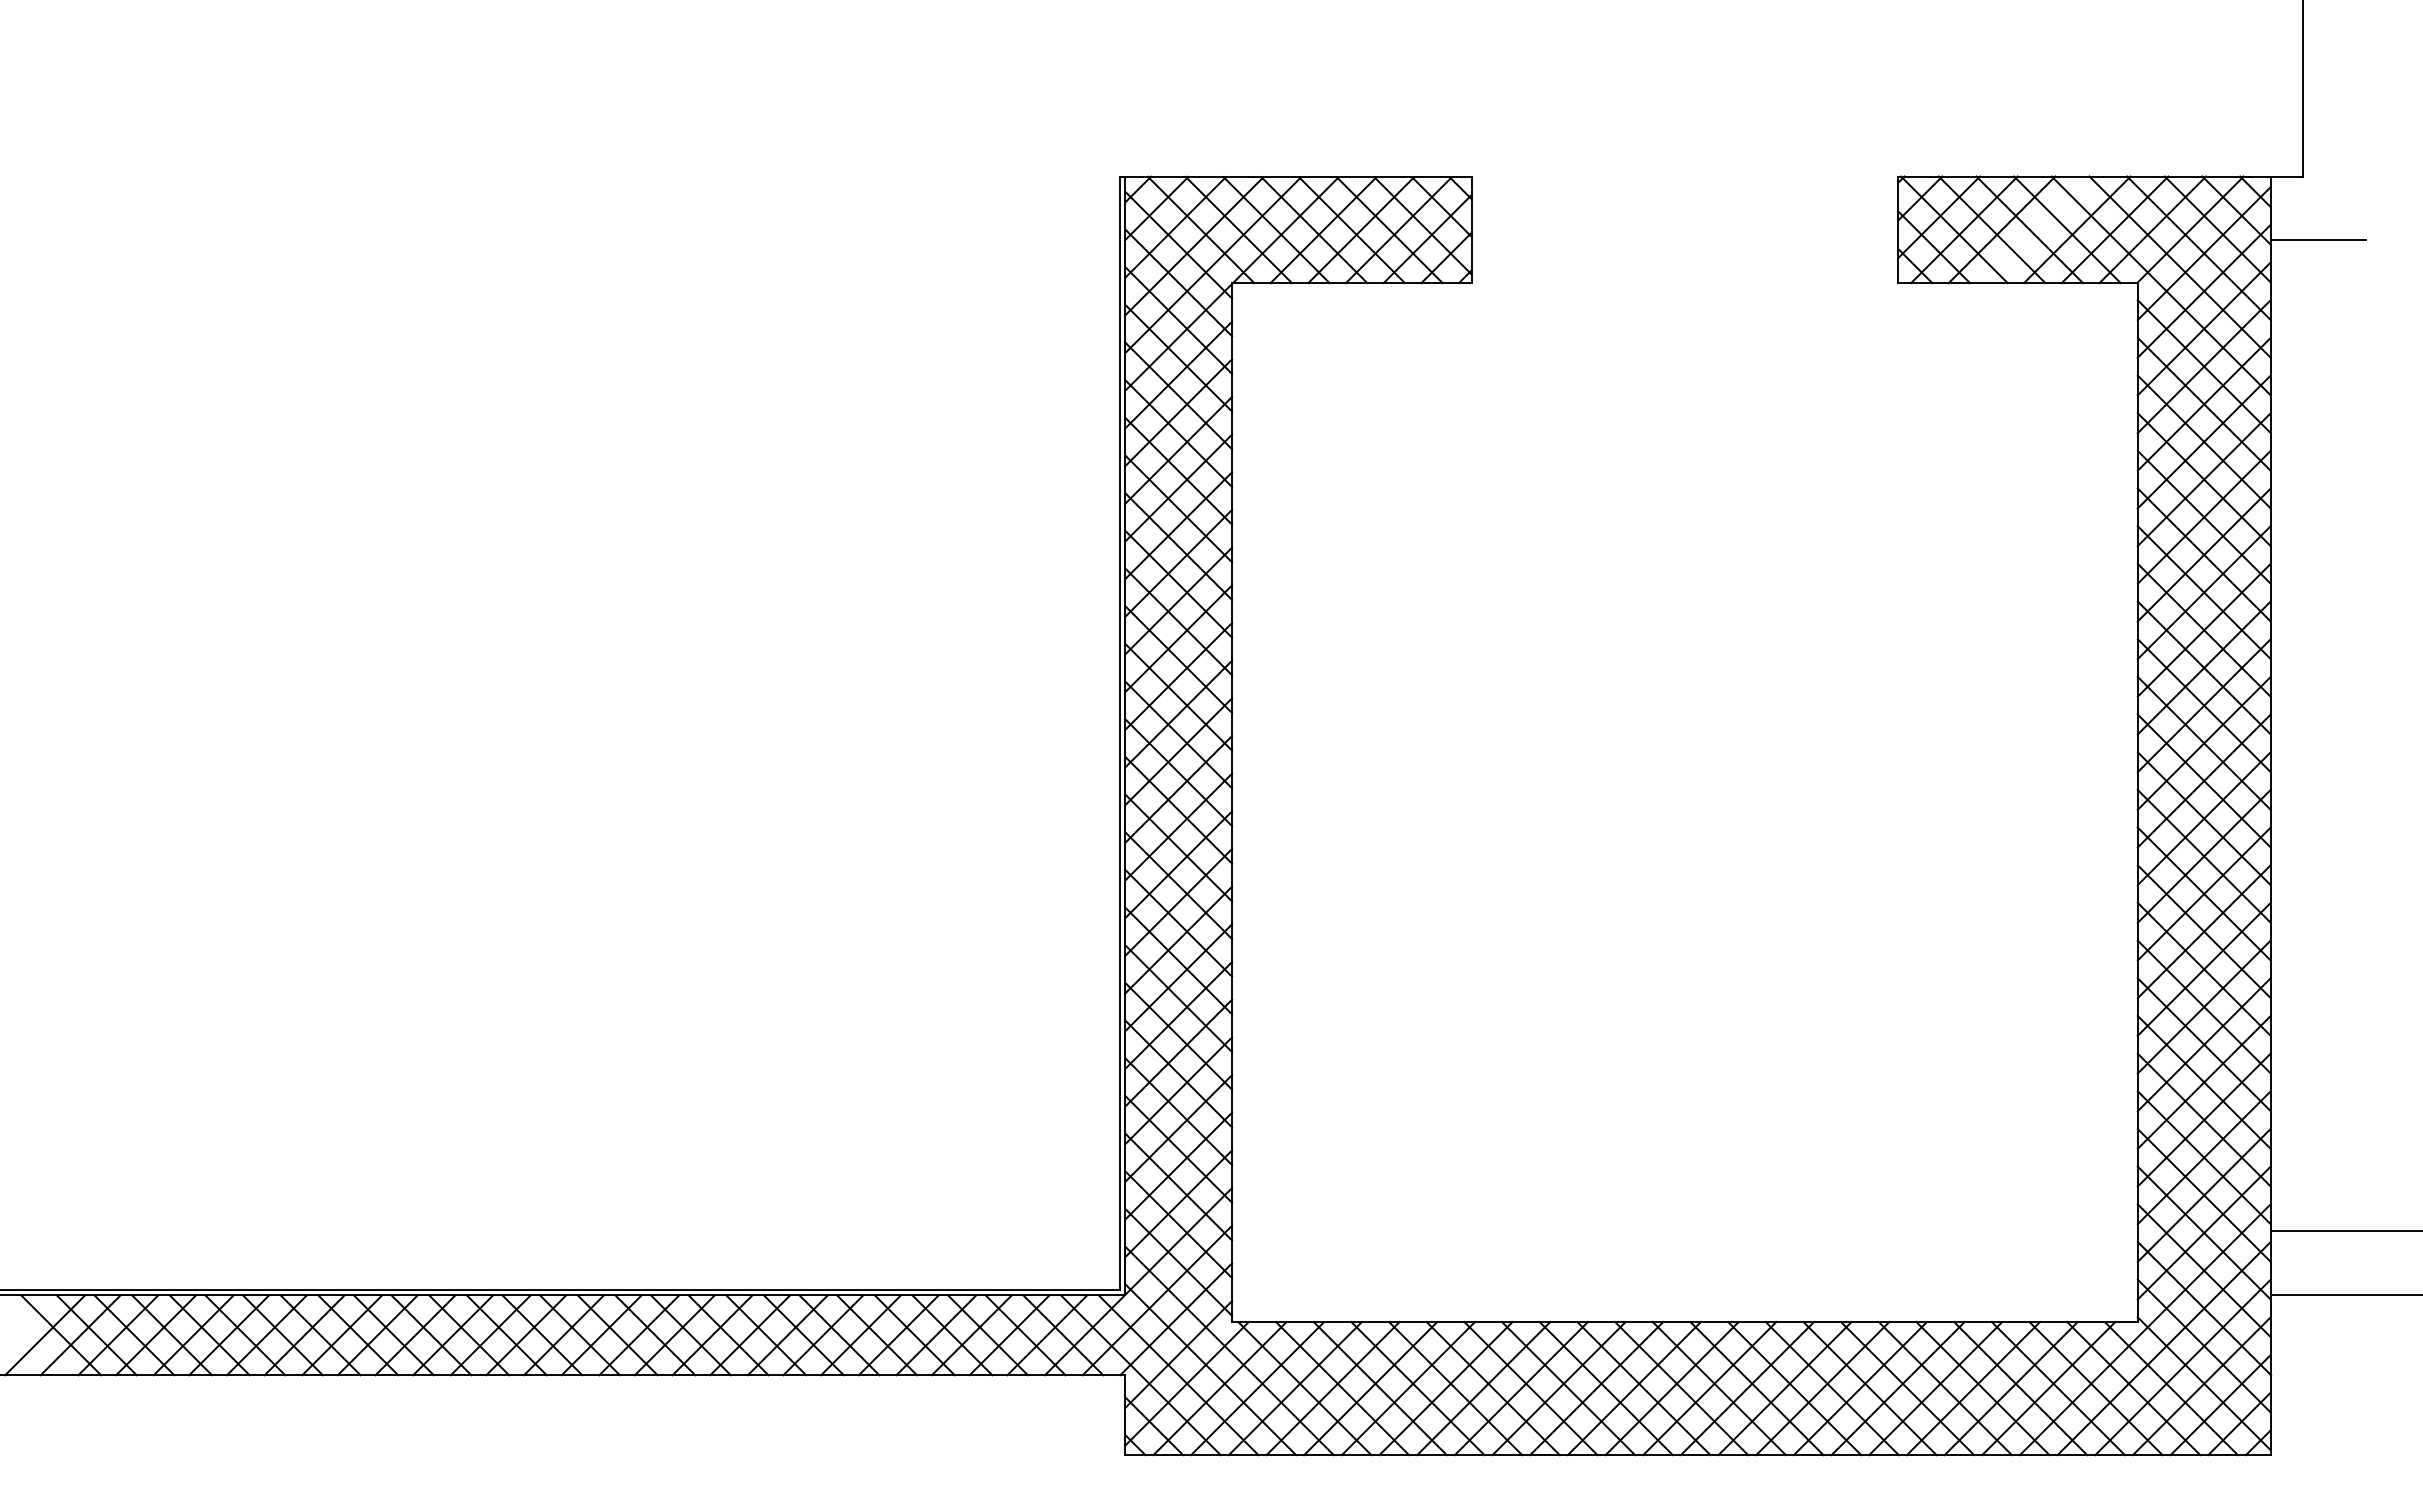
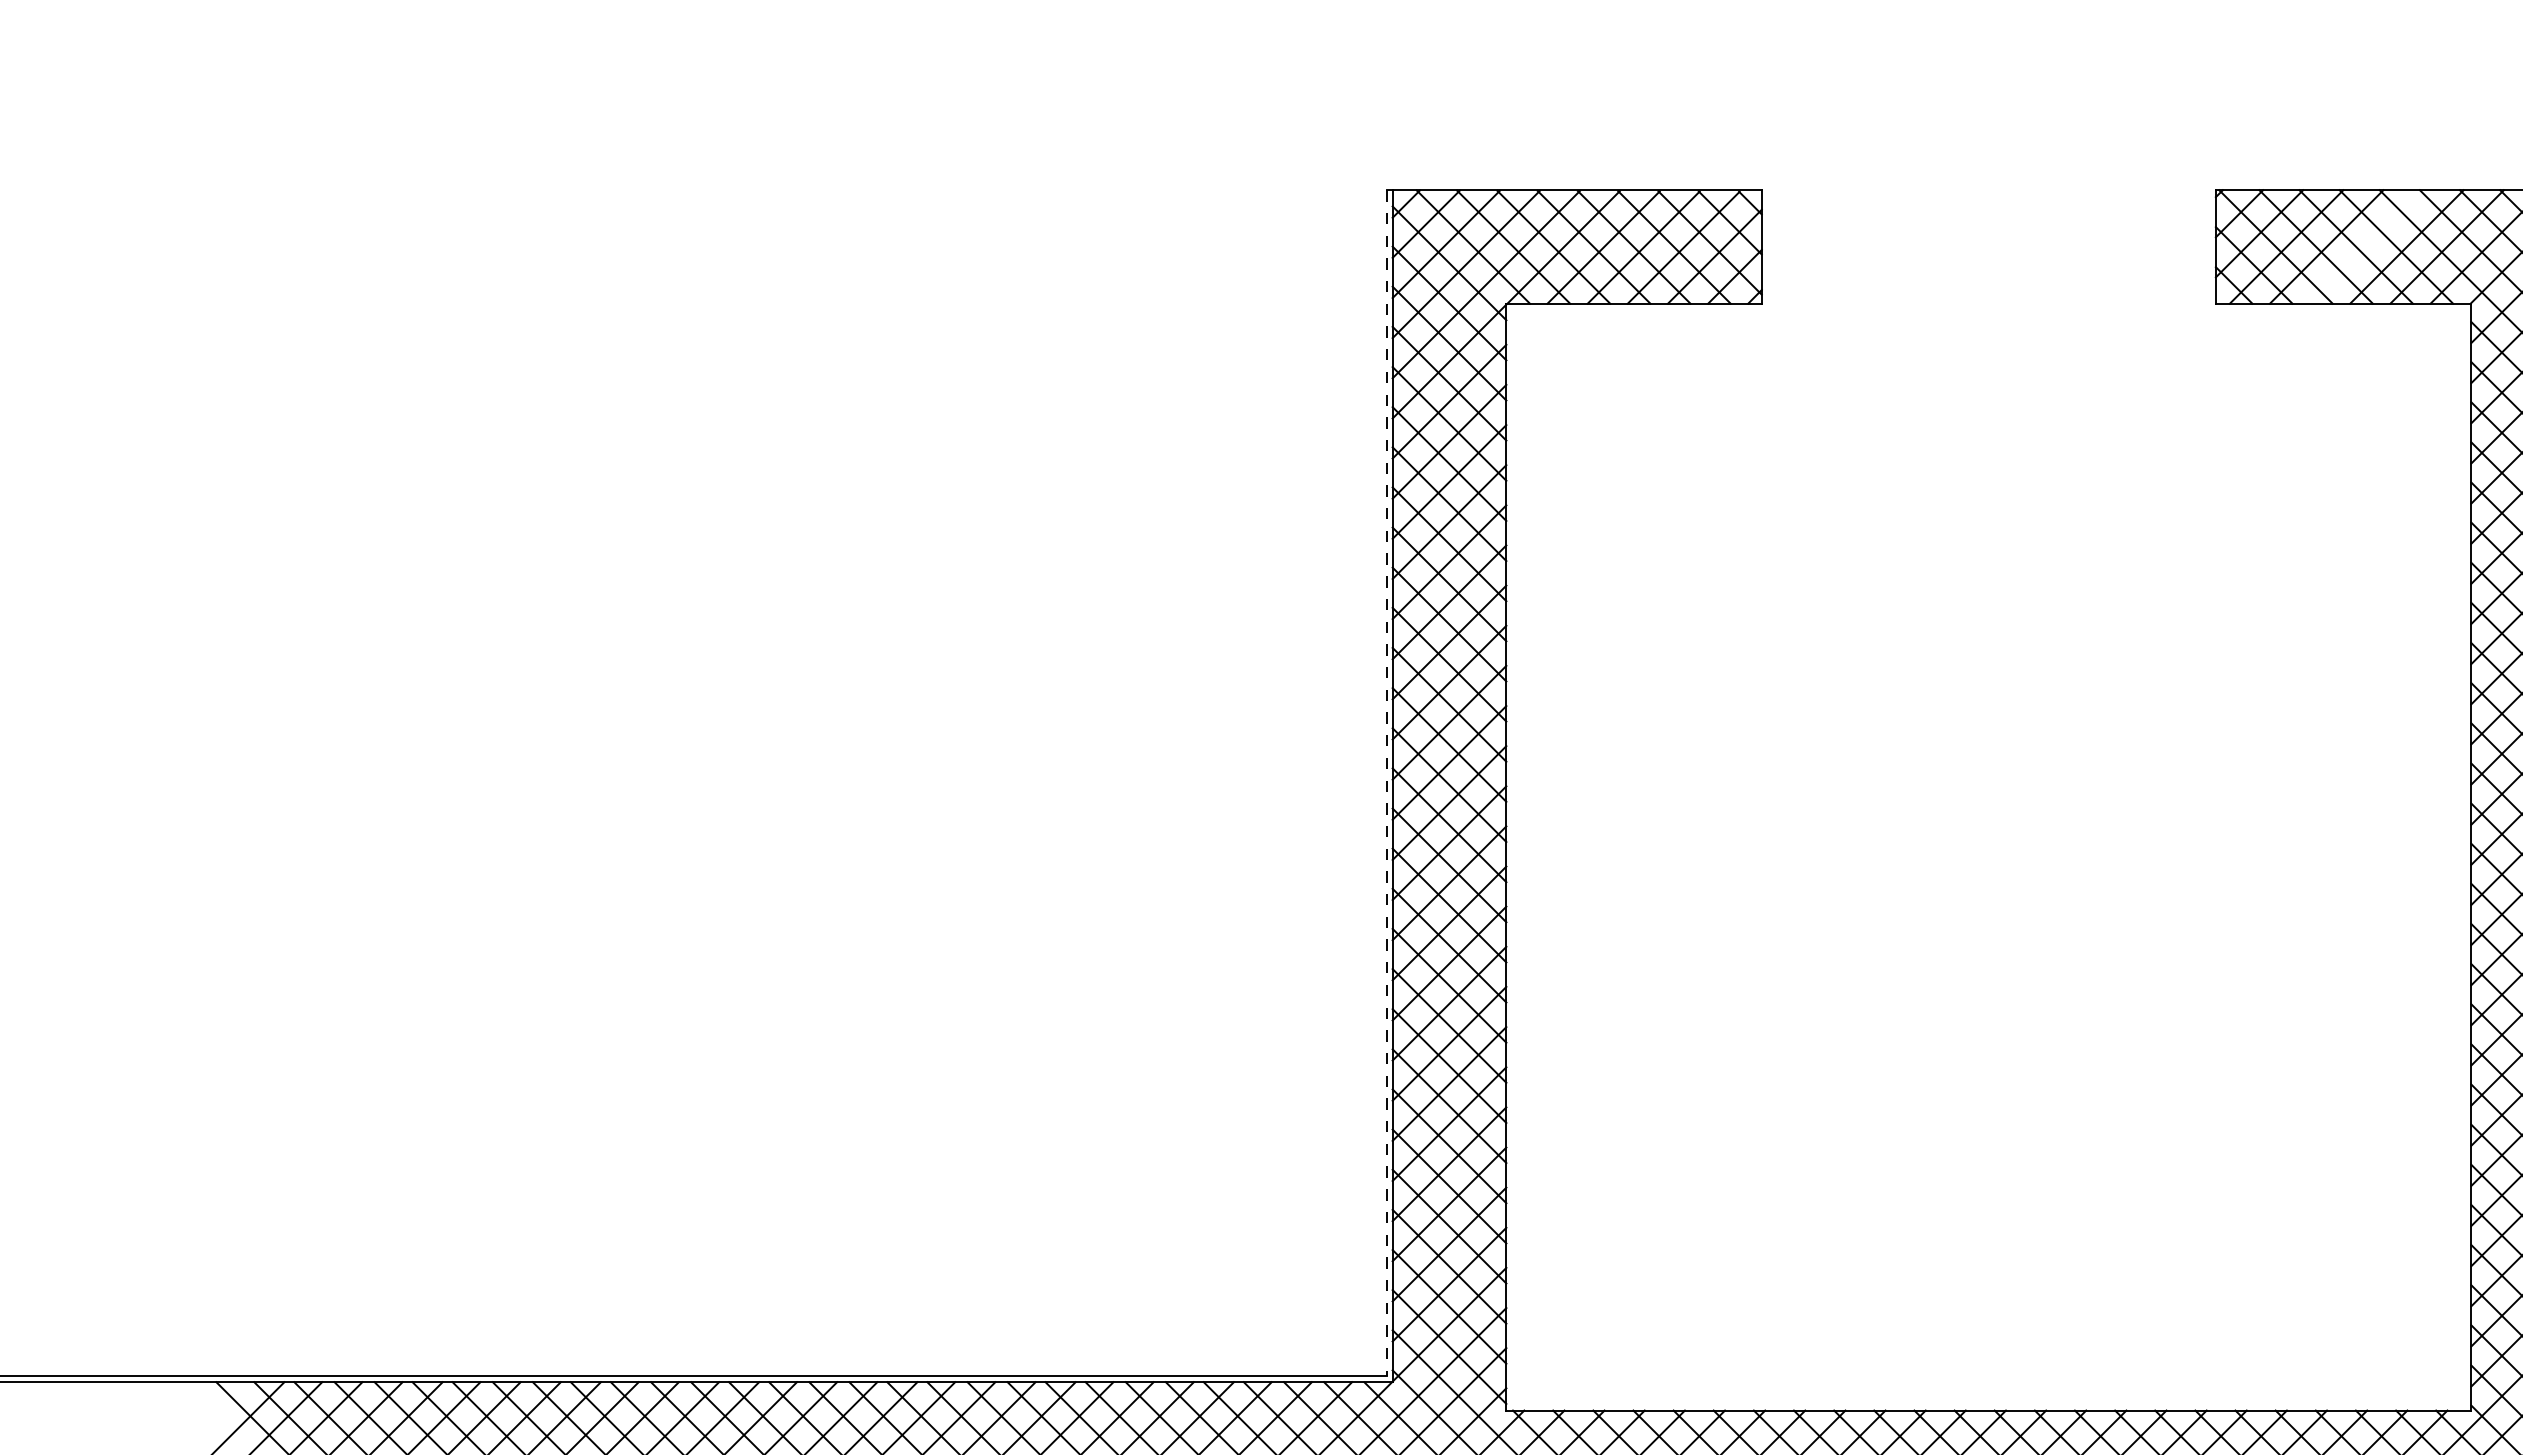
line: (1119, 733) -> (1386, 783), solid -> dashed

